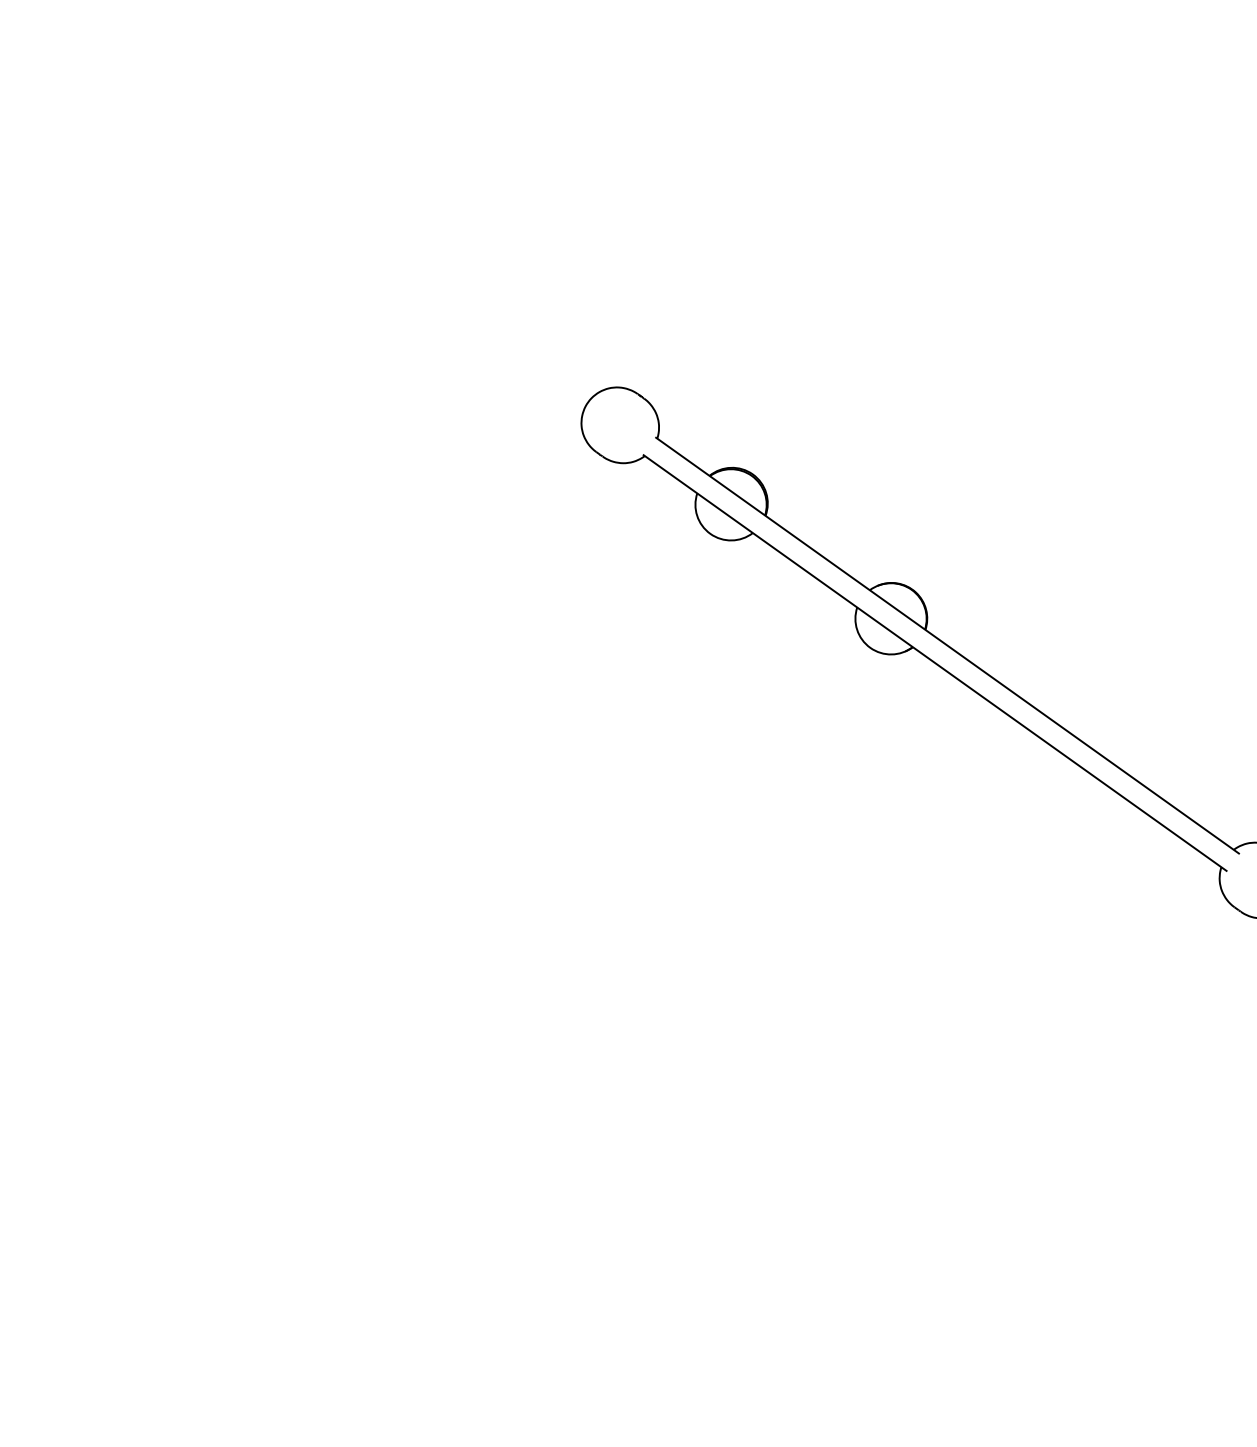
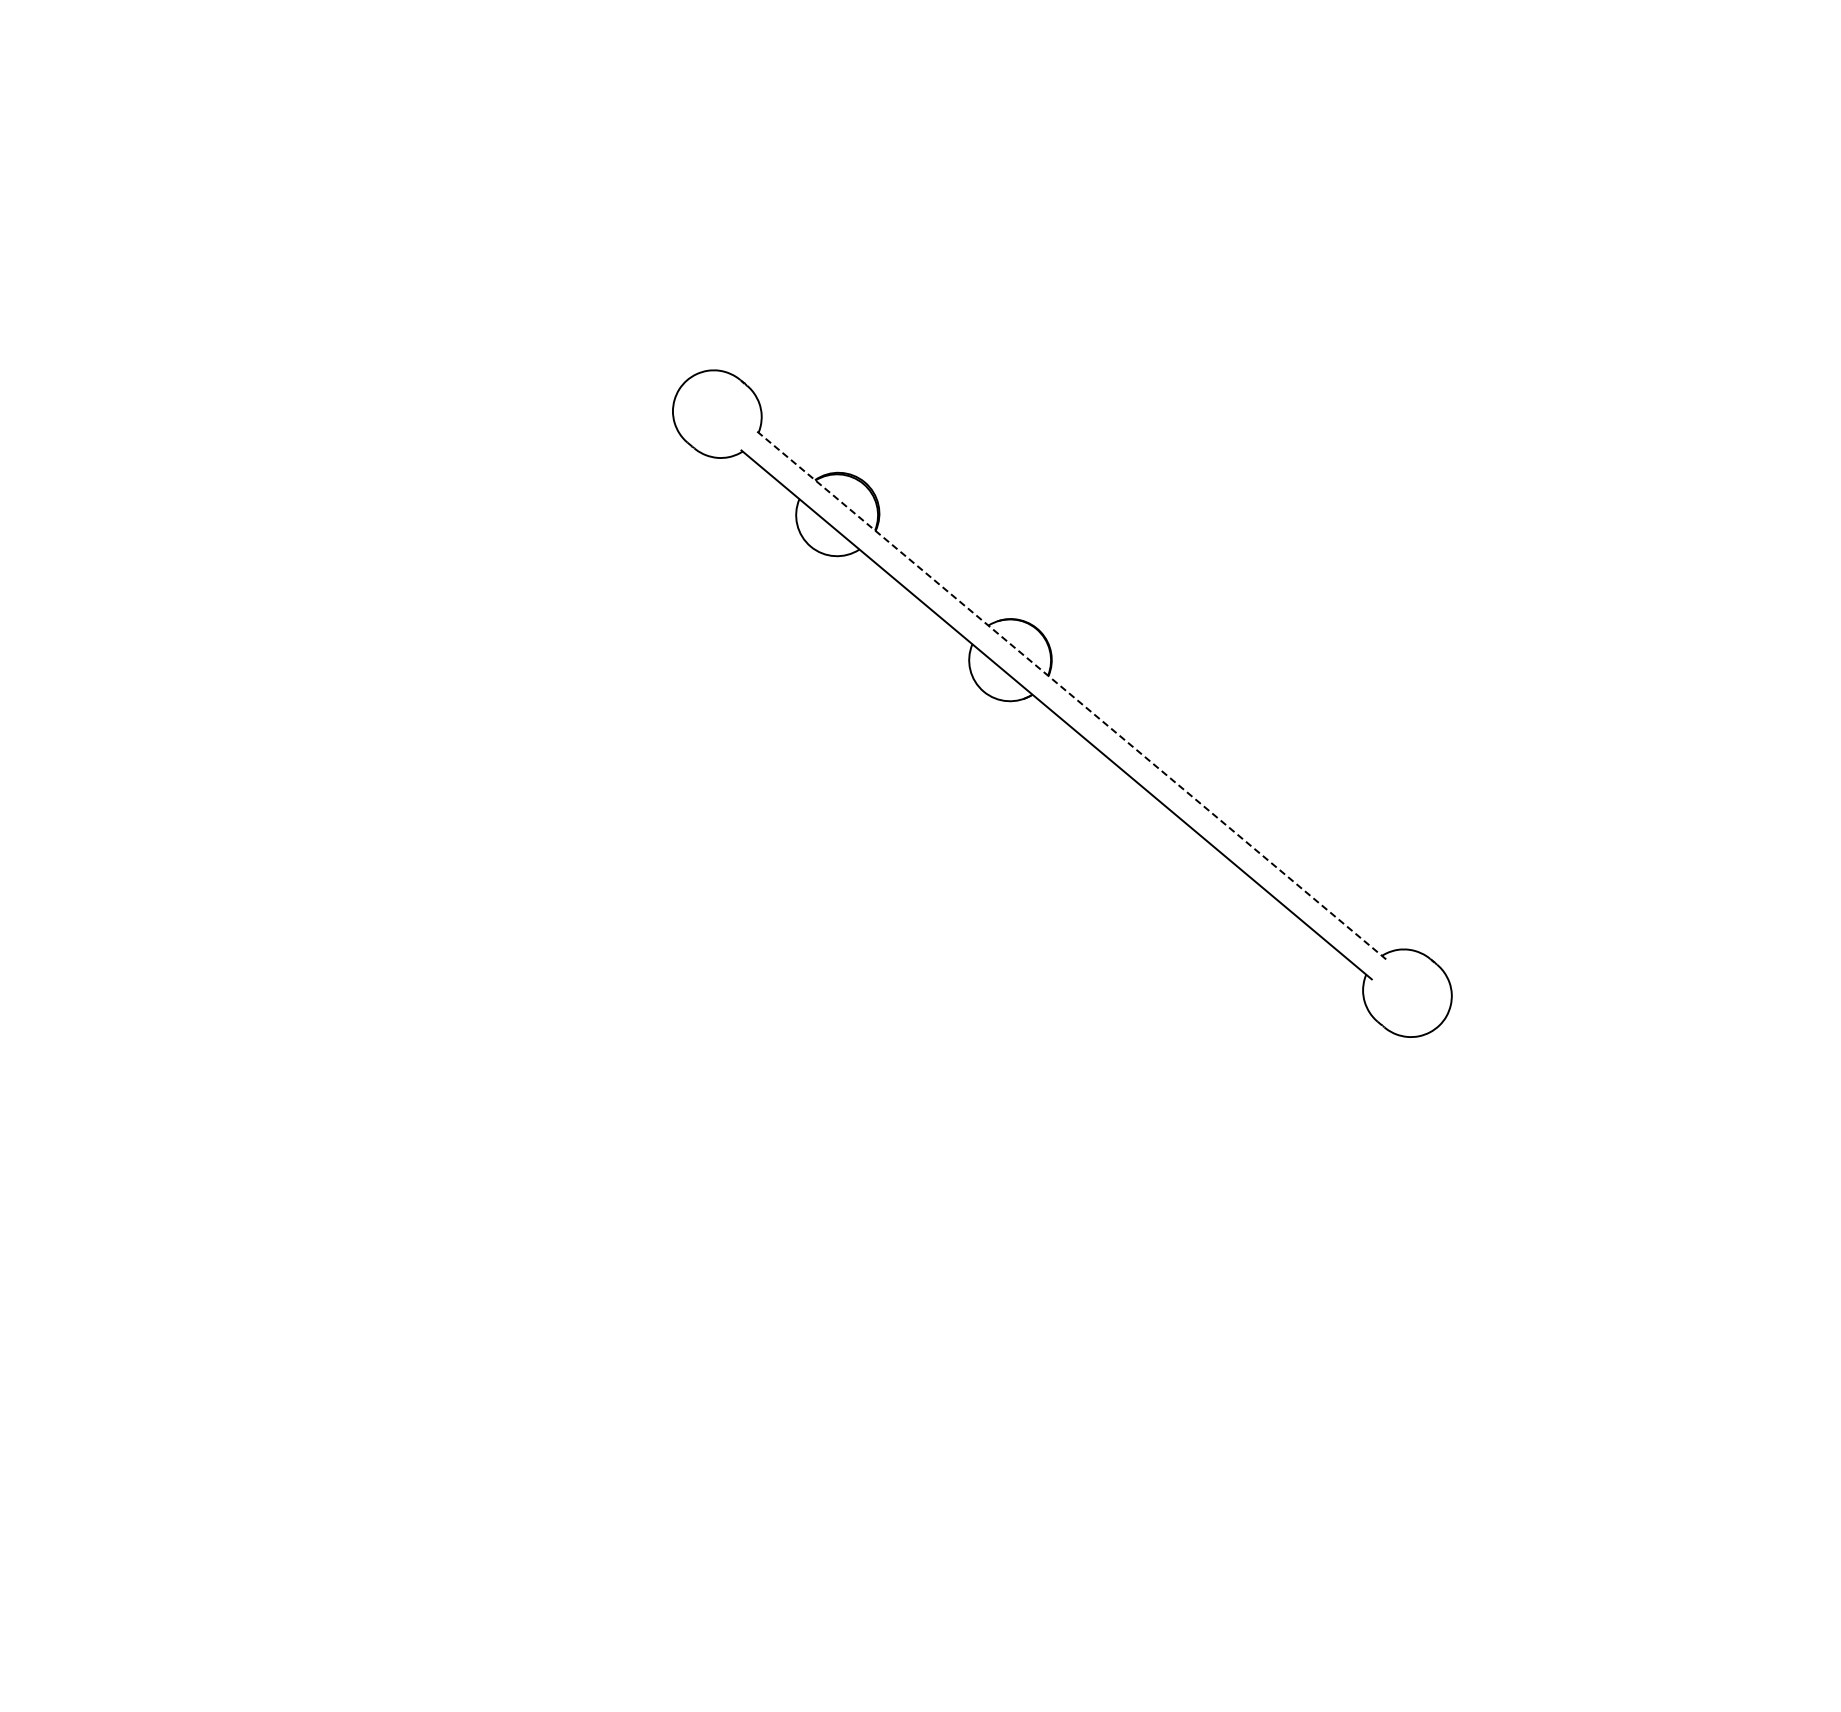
line: (947, 645) -> (1072, 696), solid -> dashed

